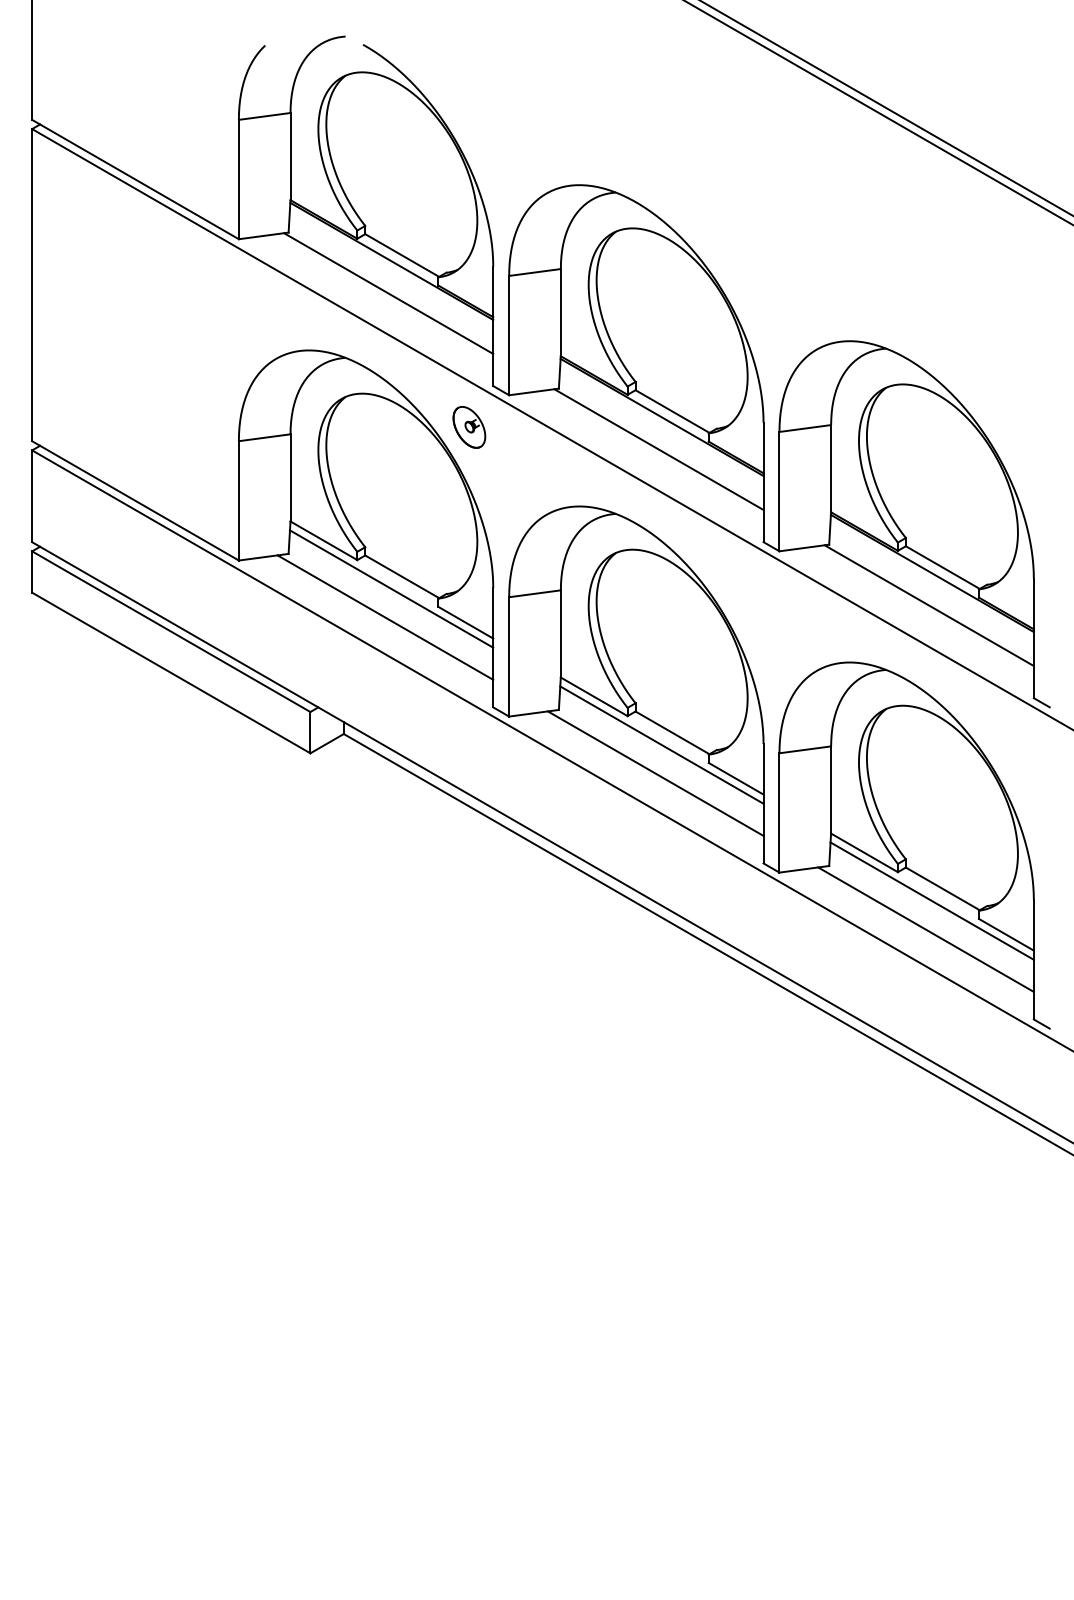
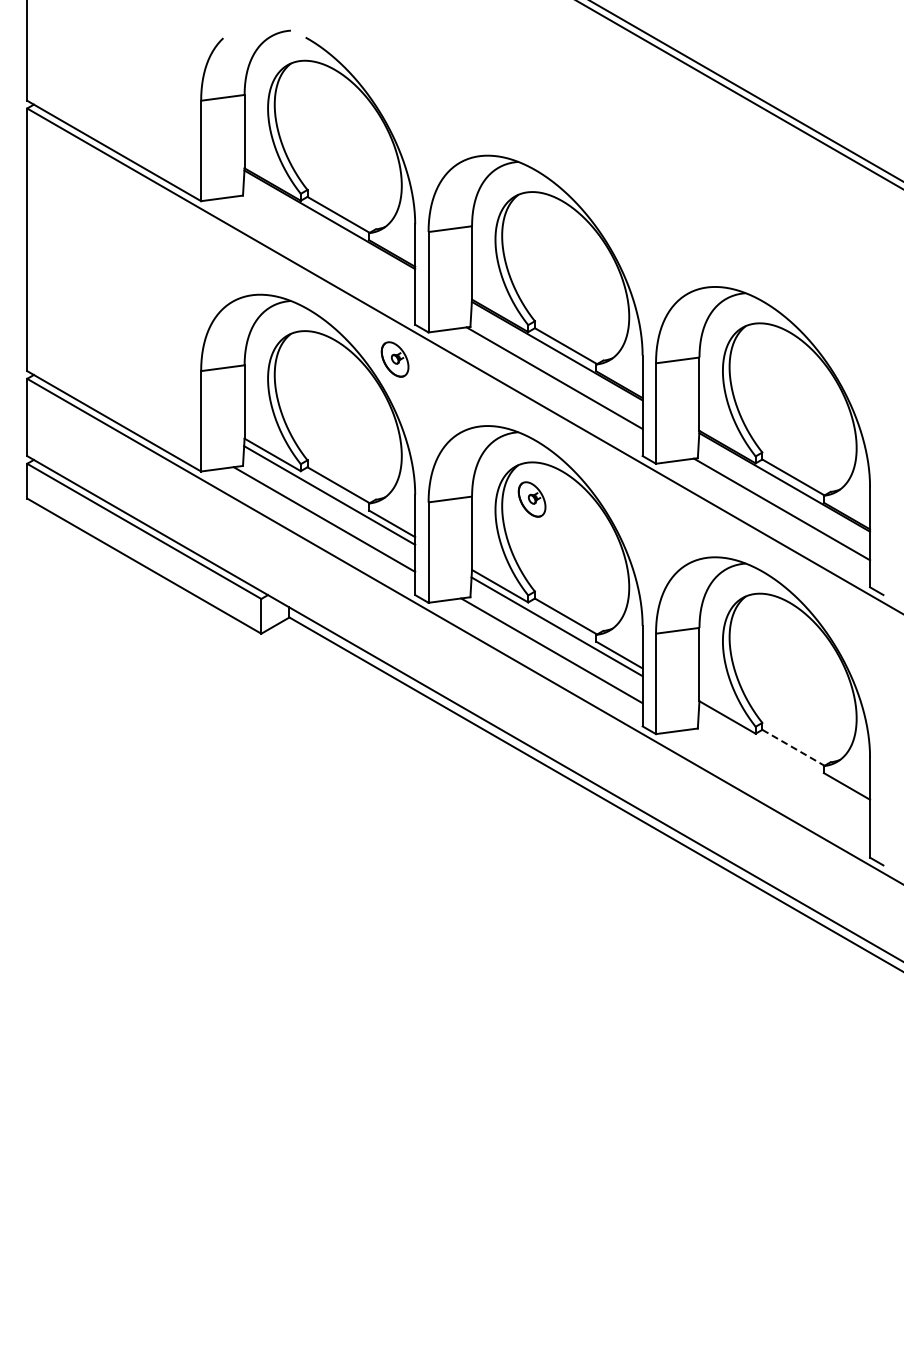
line: (389, 293) -> (327, 246), removed
part: (631, 593) -> (531, 499), added
line: (942, 888) -> (793, 747), solid -> dashed
line: (932, 900) -> (784, 757), removed
line: (926, 928) -> (779, 781), removed

